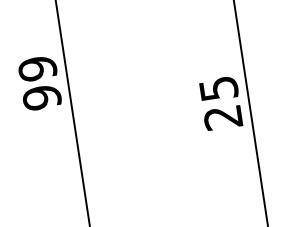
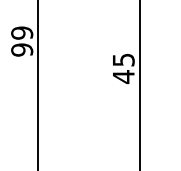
text: (222, 118) -> (123, 77), 25 -> 45

